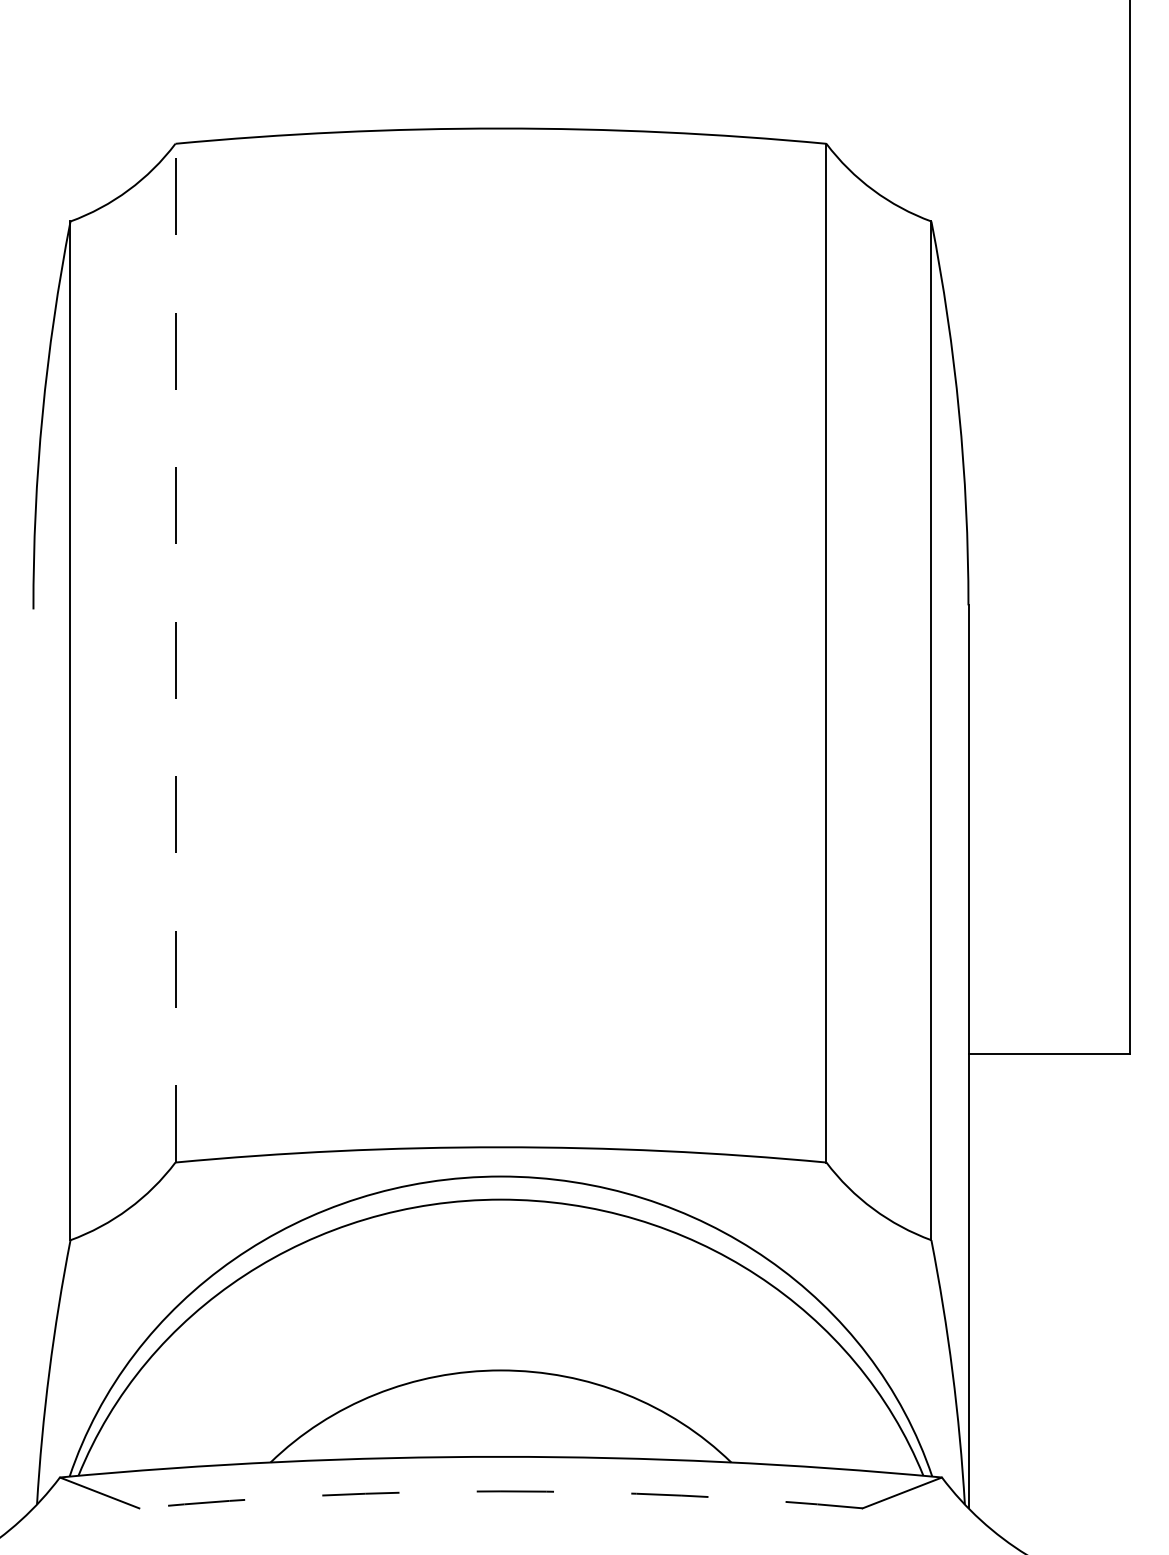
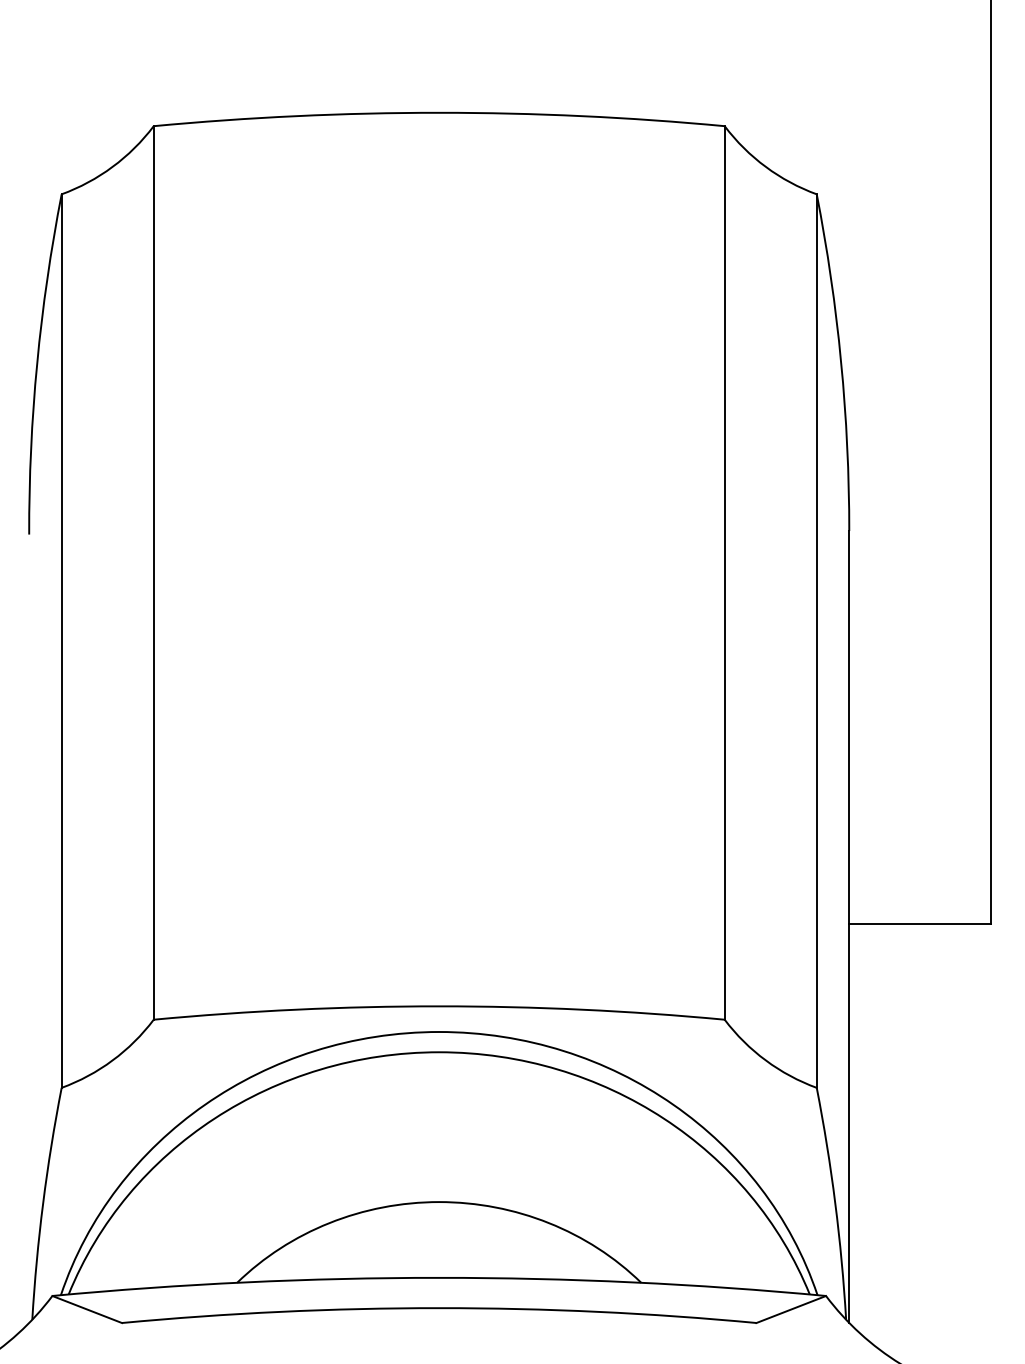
line: (175, 652) -> (153, 572), dashed -> solid
arc: (500, 1491) -> (438, 1308), dashed -> solid

